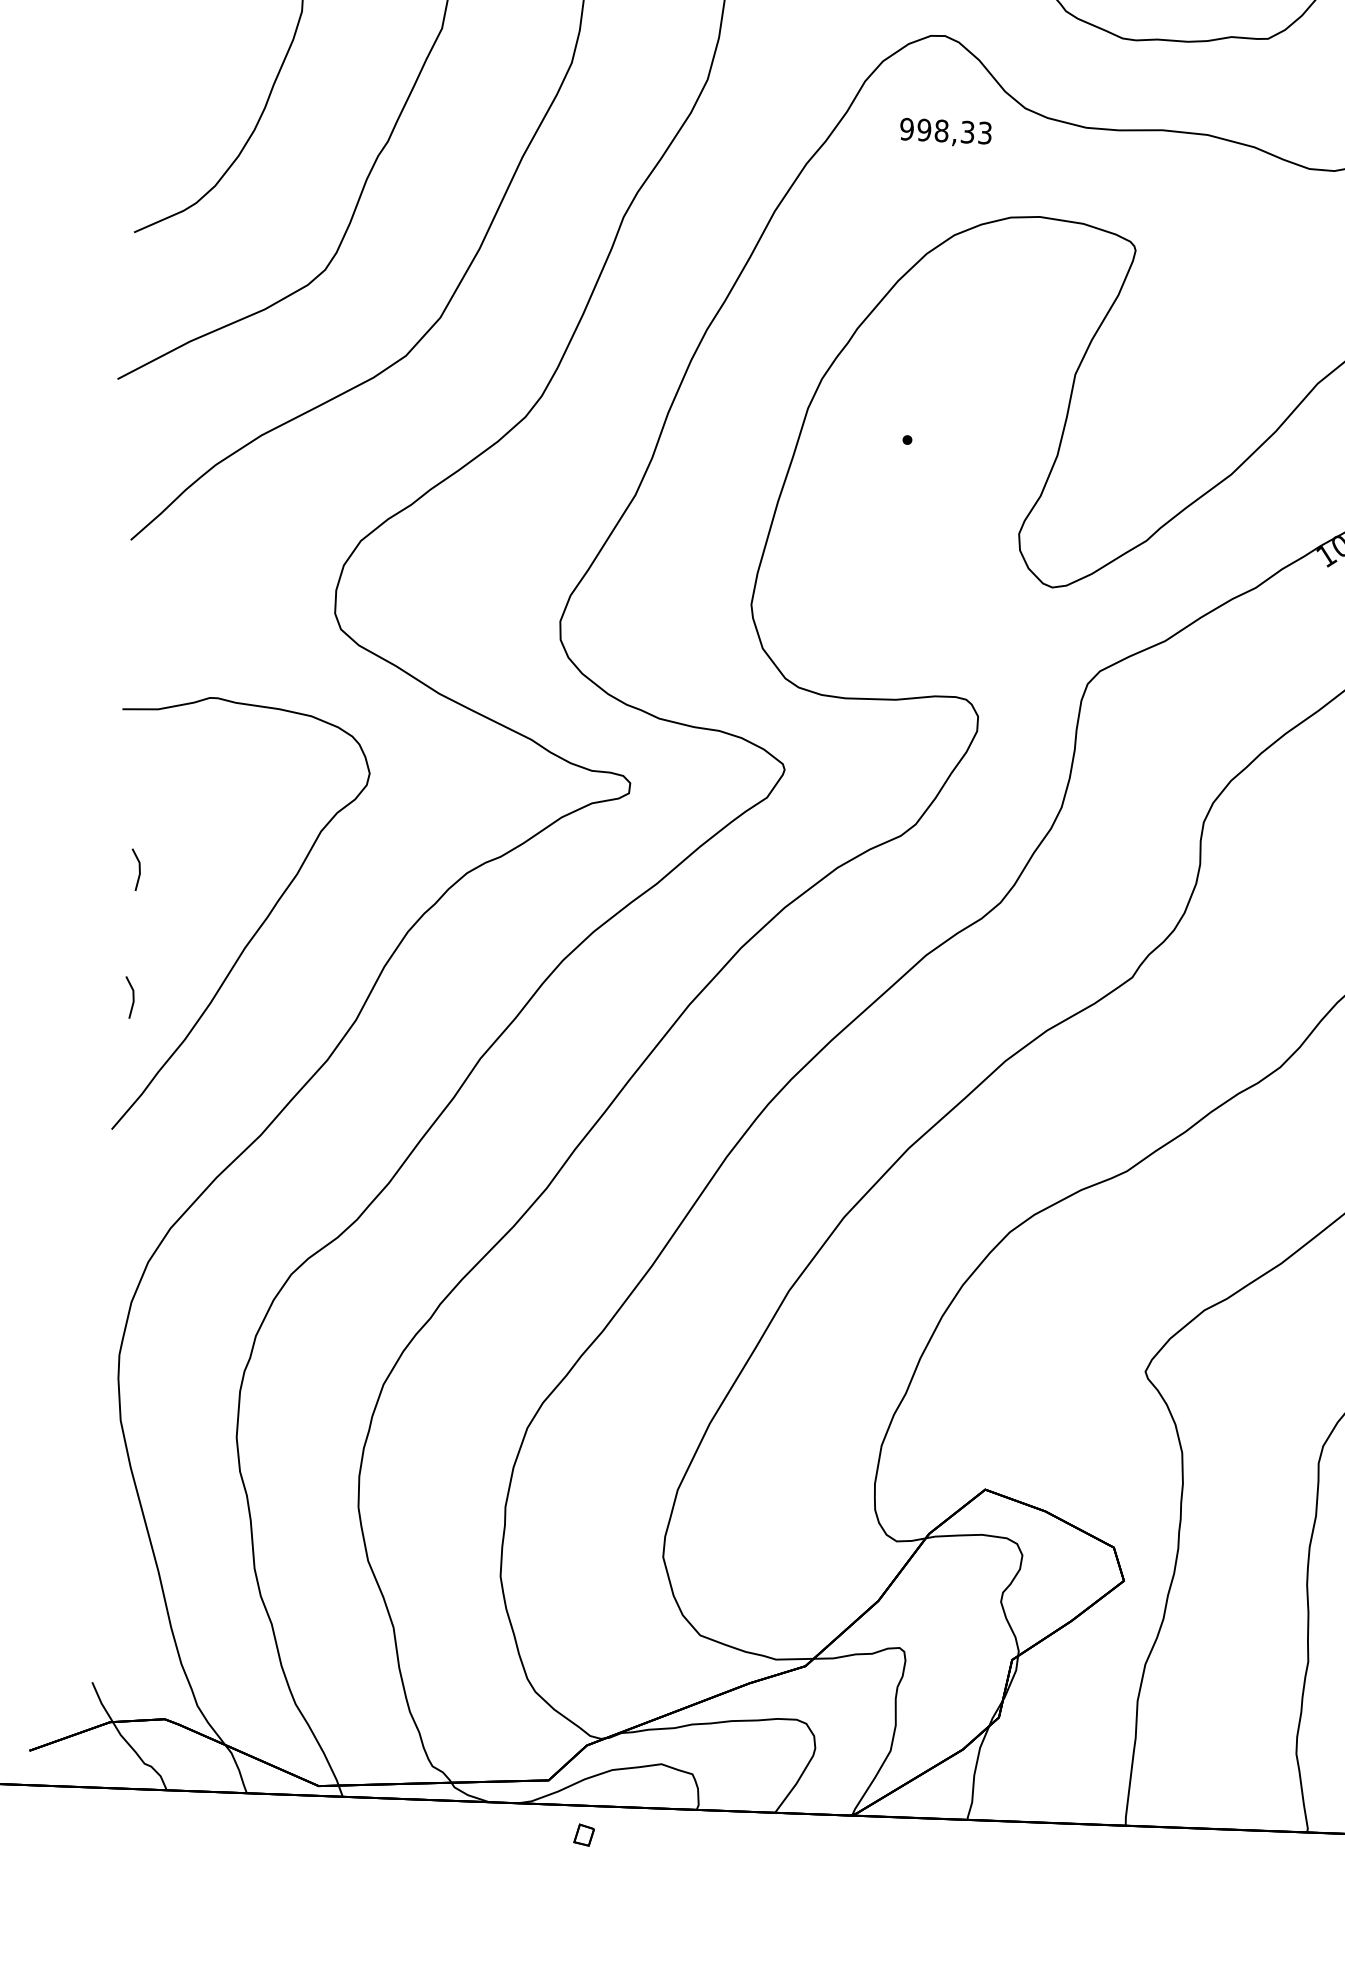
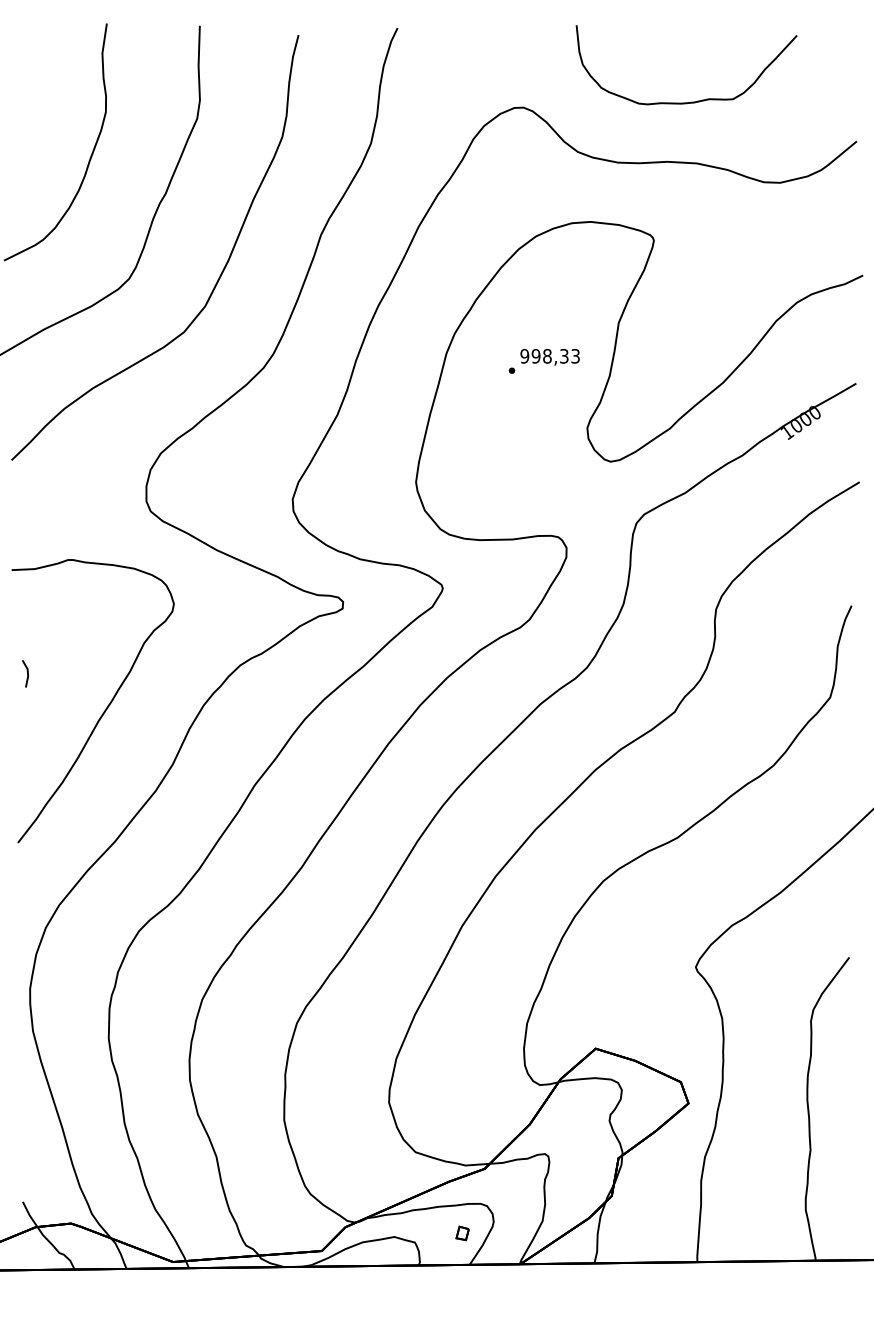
text: (944, 132) -> (549, 357), moved
line: (132, 997) -> (27, 756), removed
part: (583, 1835) -> (462, 1233), moved

